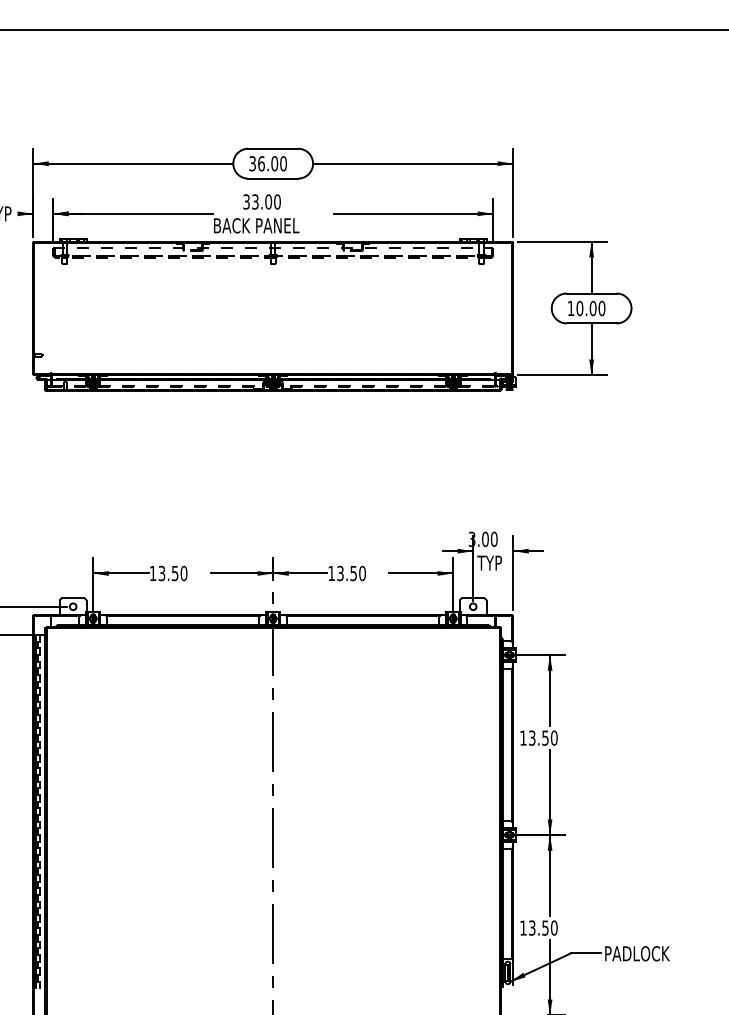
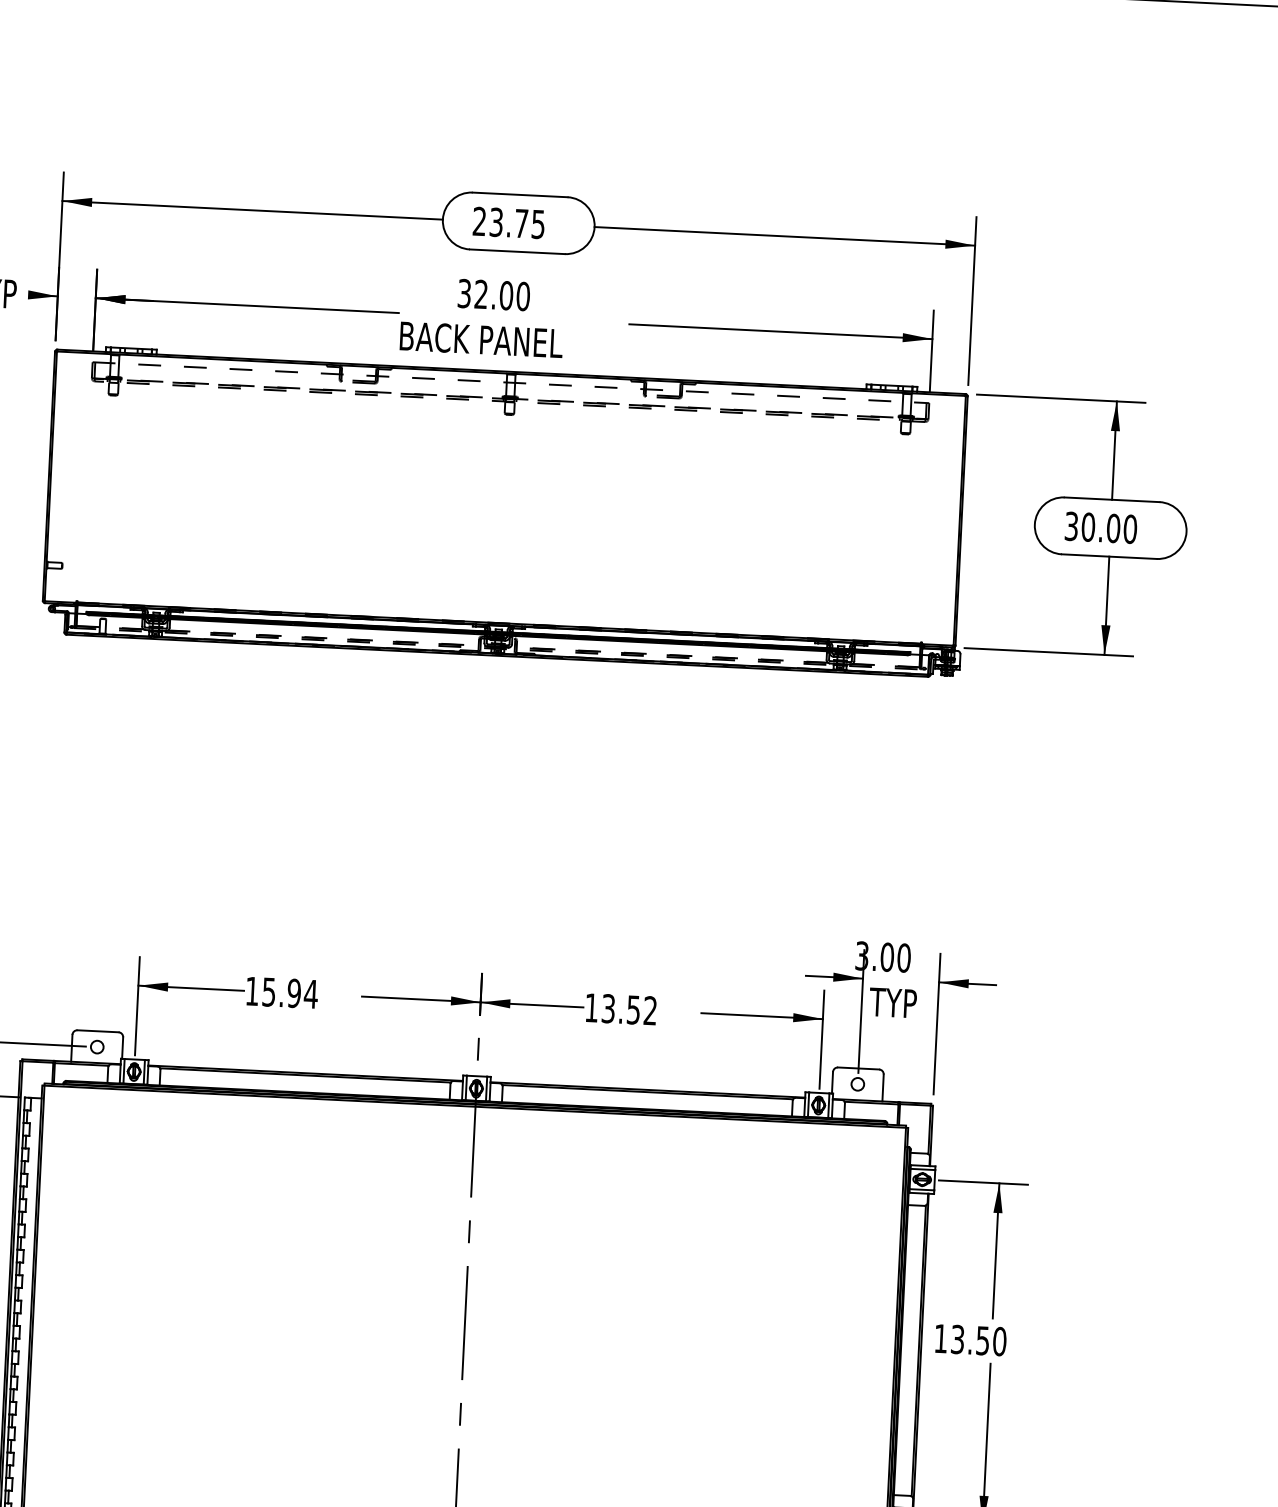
text: (267, 163) -> (507, 222), 36.00 -> 23.75
text: (255, 201) -> (481, 293), 33.00 -> 32.00
text: (570, 308) -> (1070, 526), 10.00 -> 30.00
text: (173, 573) -> (291, 993), 13.50 -> 15.94
text: (362, 573) -> (650, 1010), 13.50 -> 13.52

